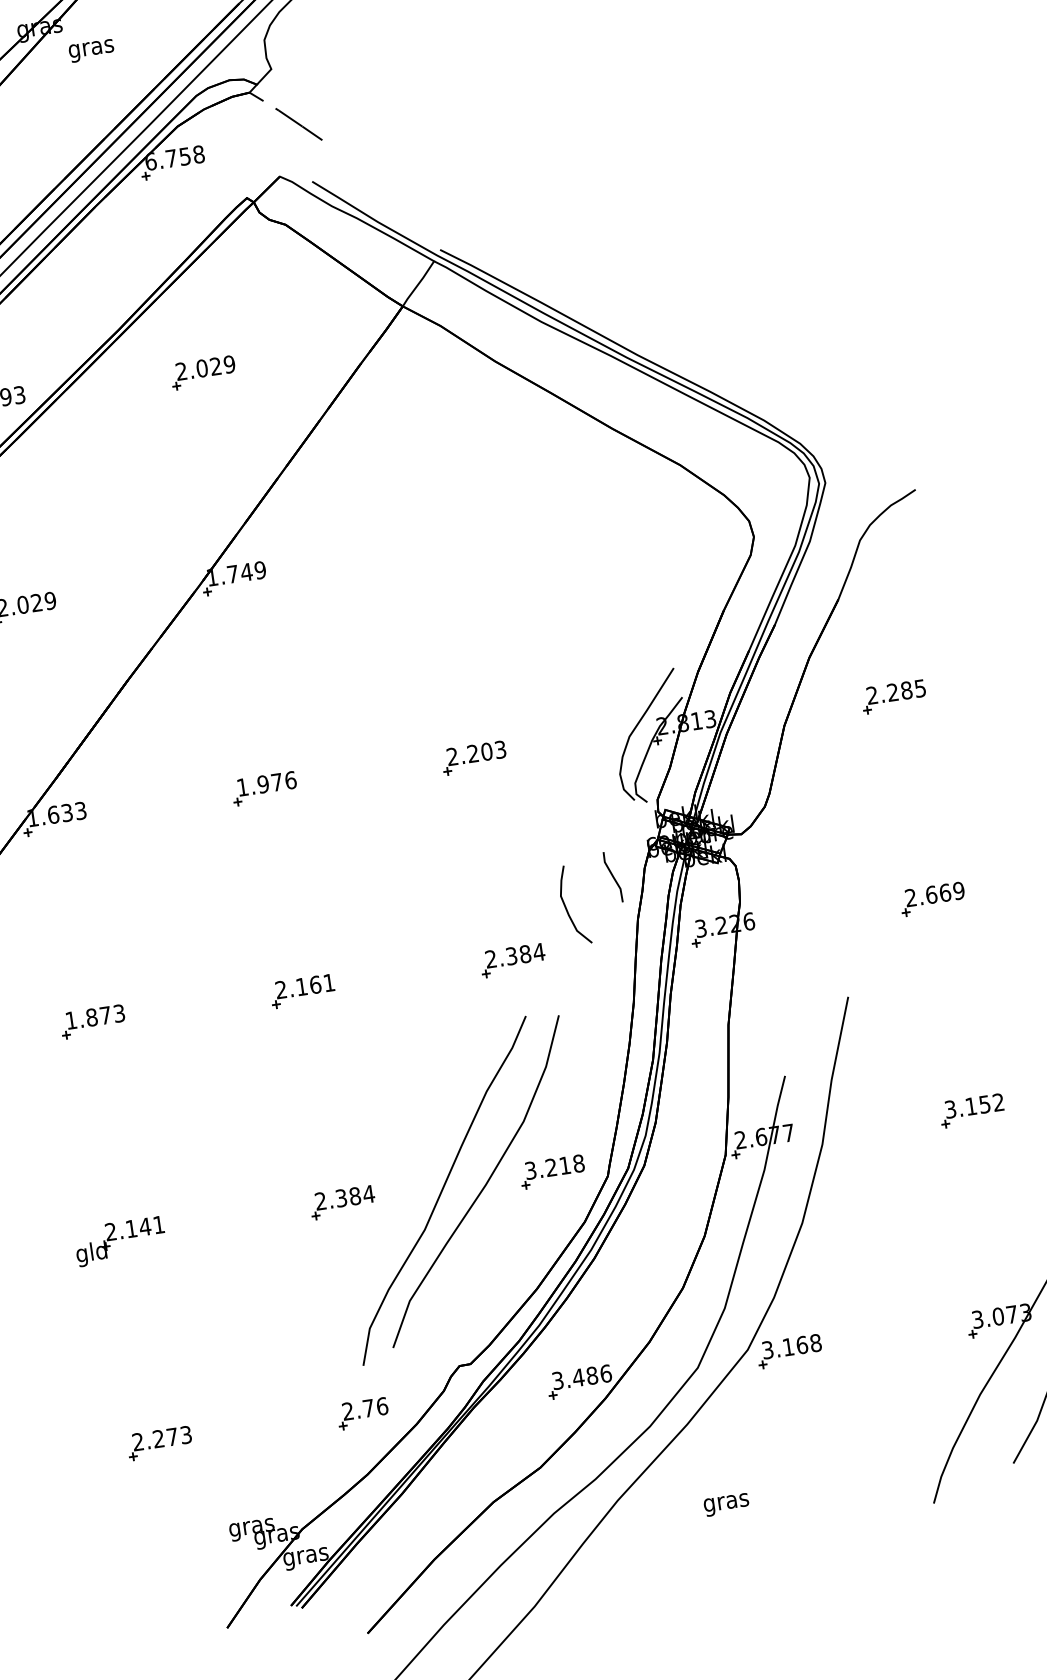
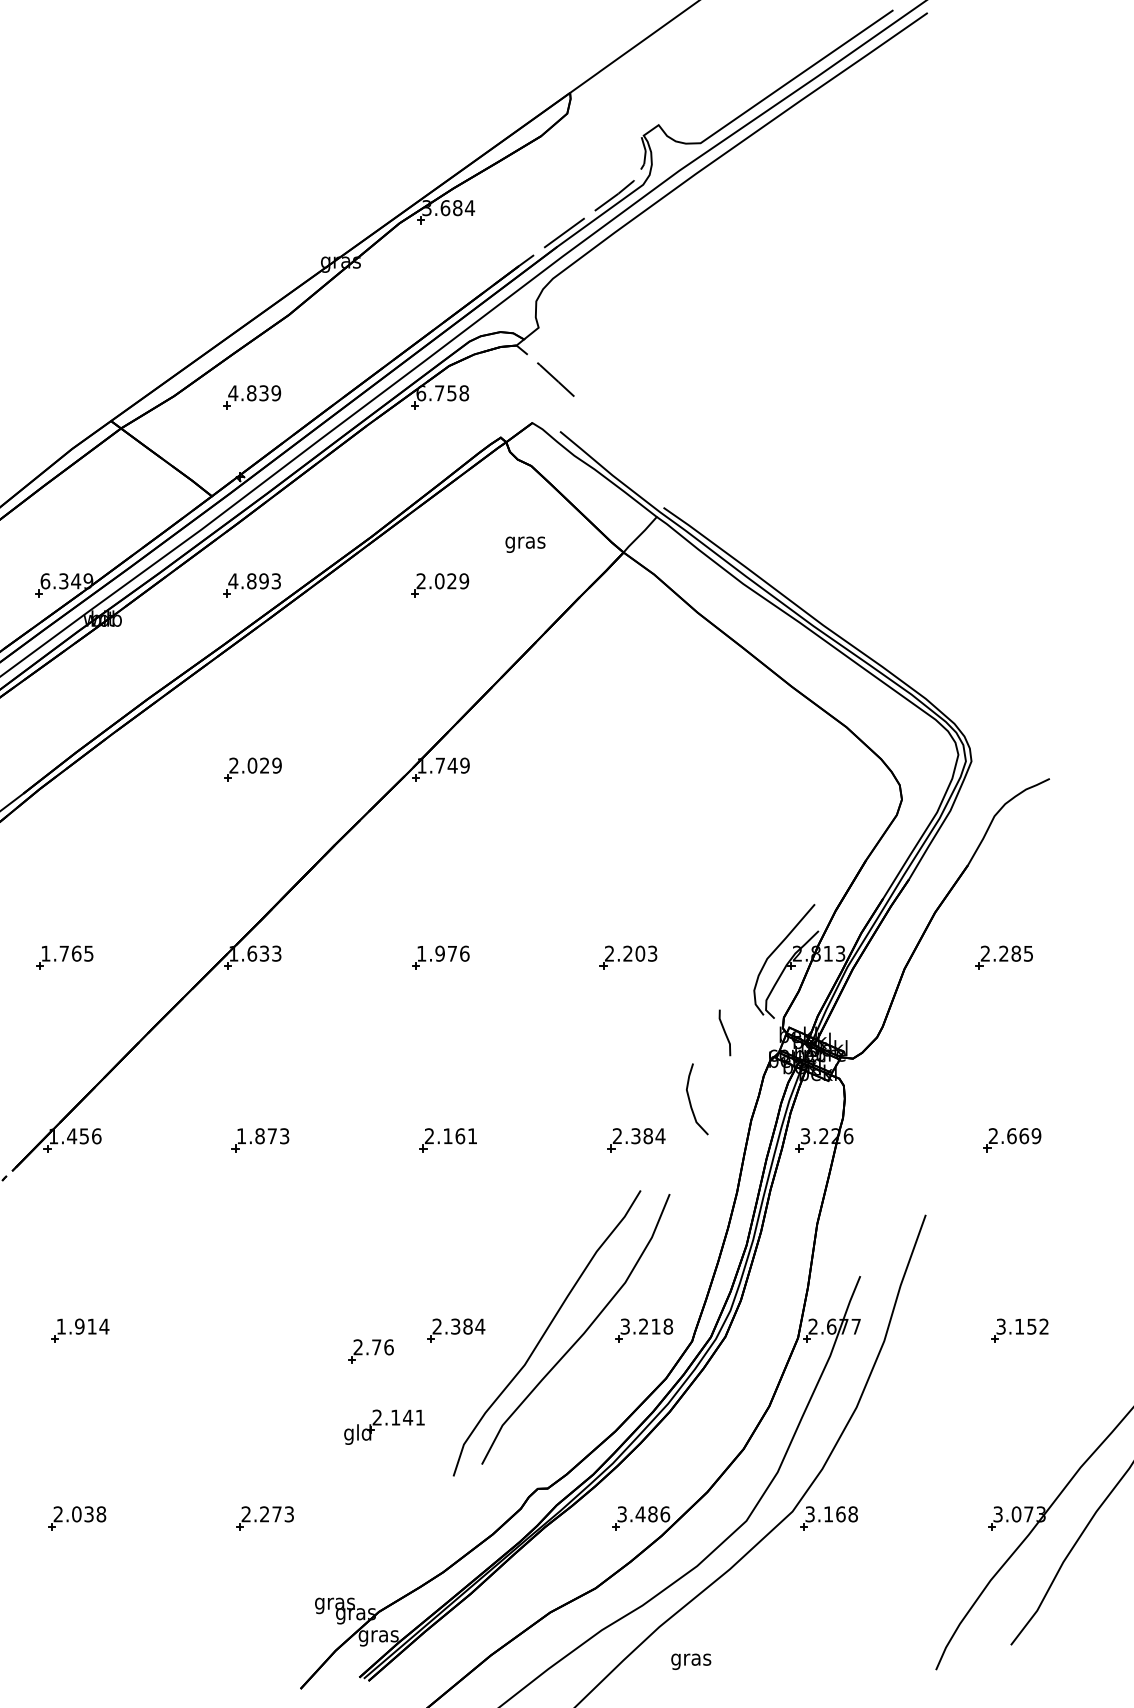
text: (91, 50) -> (525, 544), moved
line: (612, 876) -> (724, 1032), moved
part: (120, 1240) -> (384, 1426), moved
part: (362, 1414) -> (370, 1351), moved
text: (726, 1504) -> (691, 1661), moved

